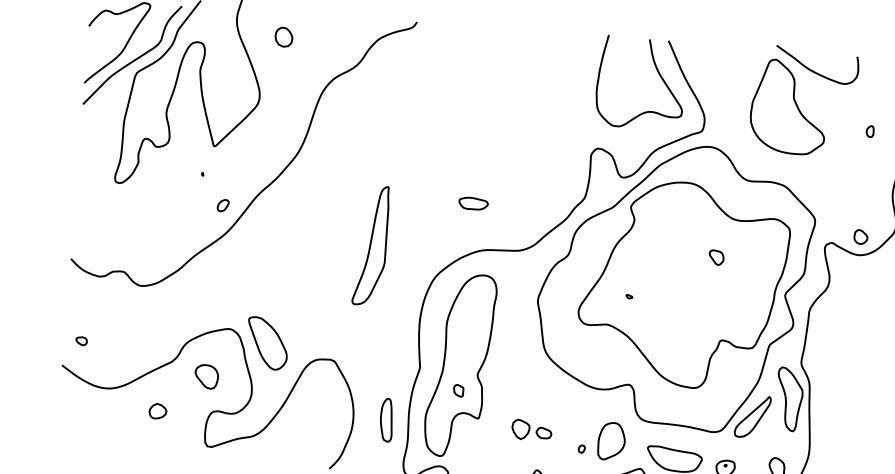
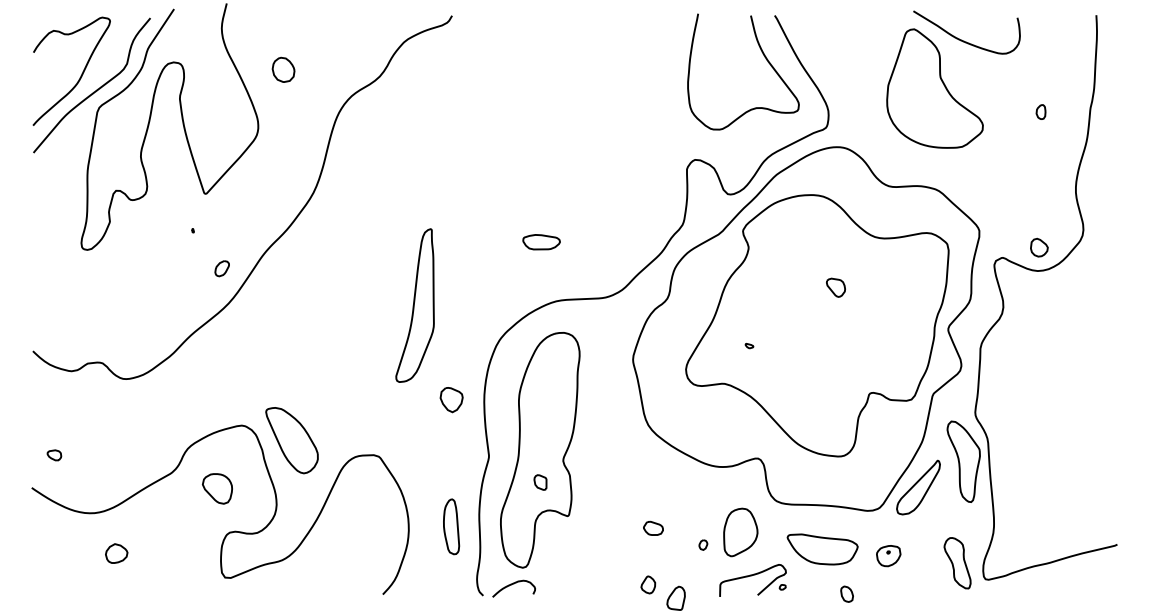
part: (283, 36) -> (283, 69), moved
part: (716, 257) -> (835, 287), moved
part: (157, 411) -> (116, 553), moved
part: (520, 429) -> (451, 400), moved

